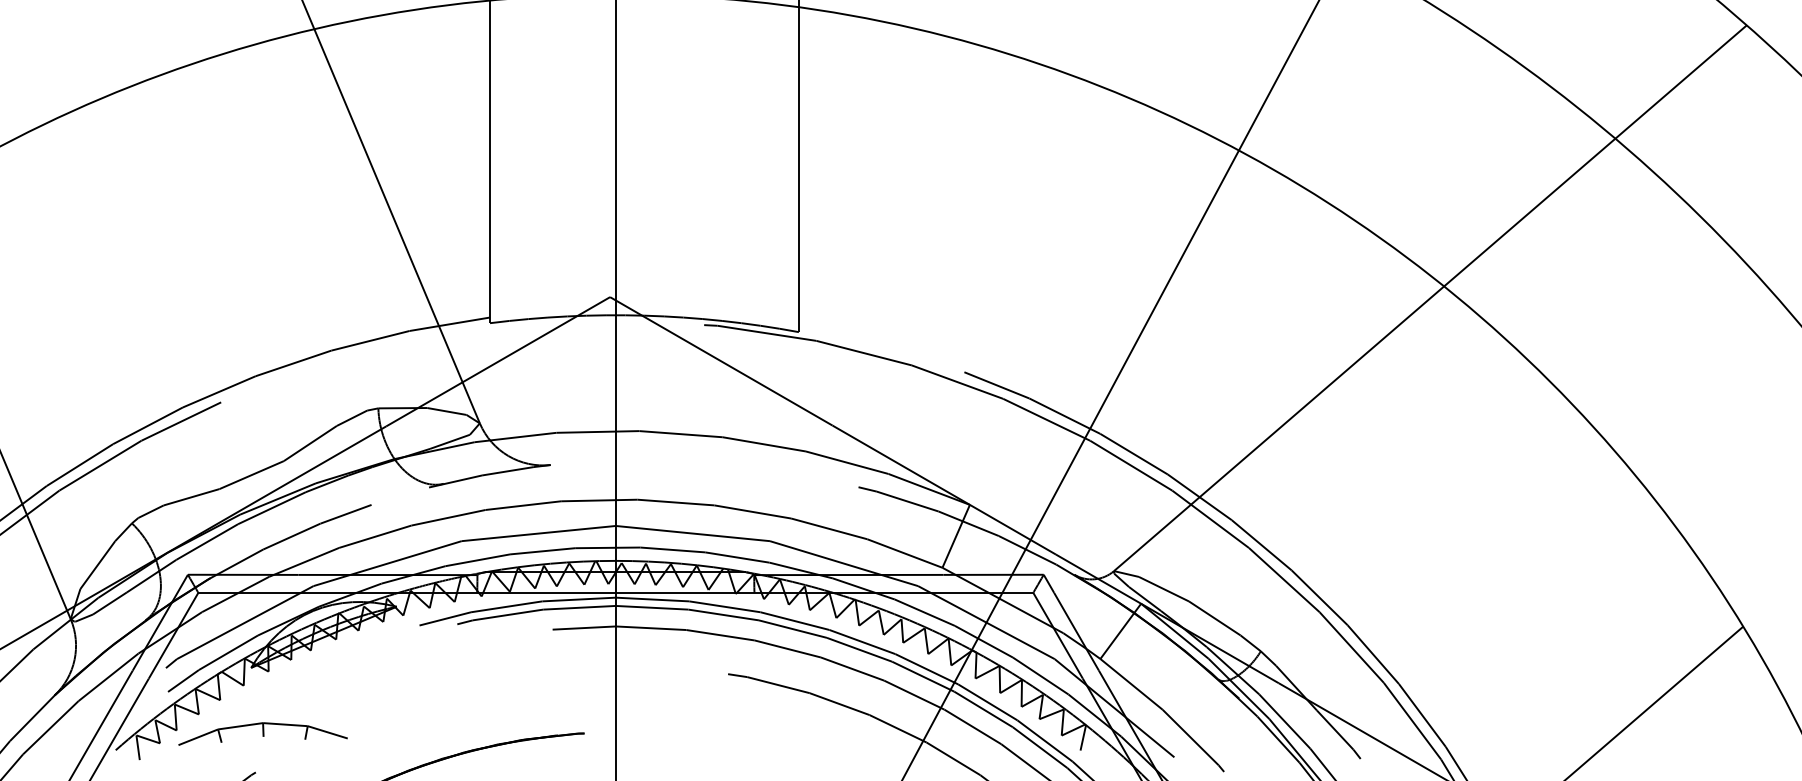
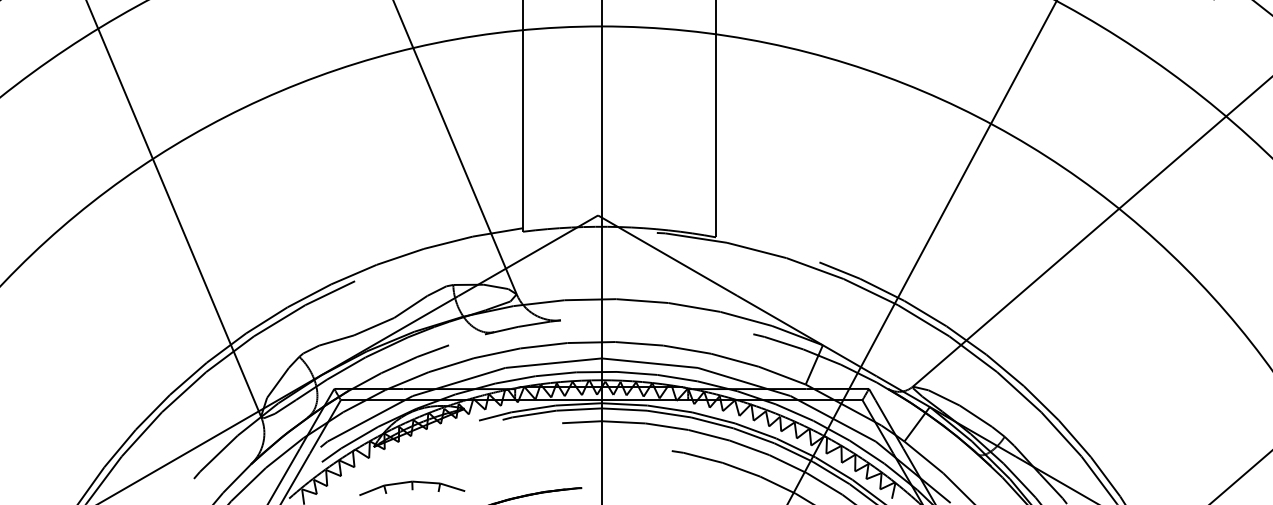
part: (263, 732) -> (412, 487), moved

